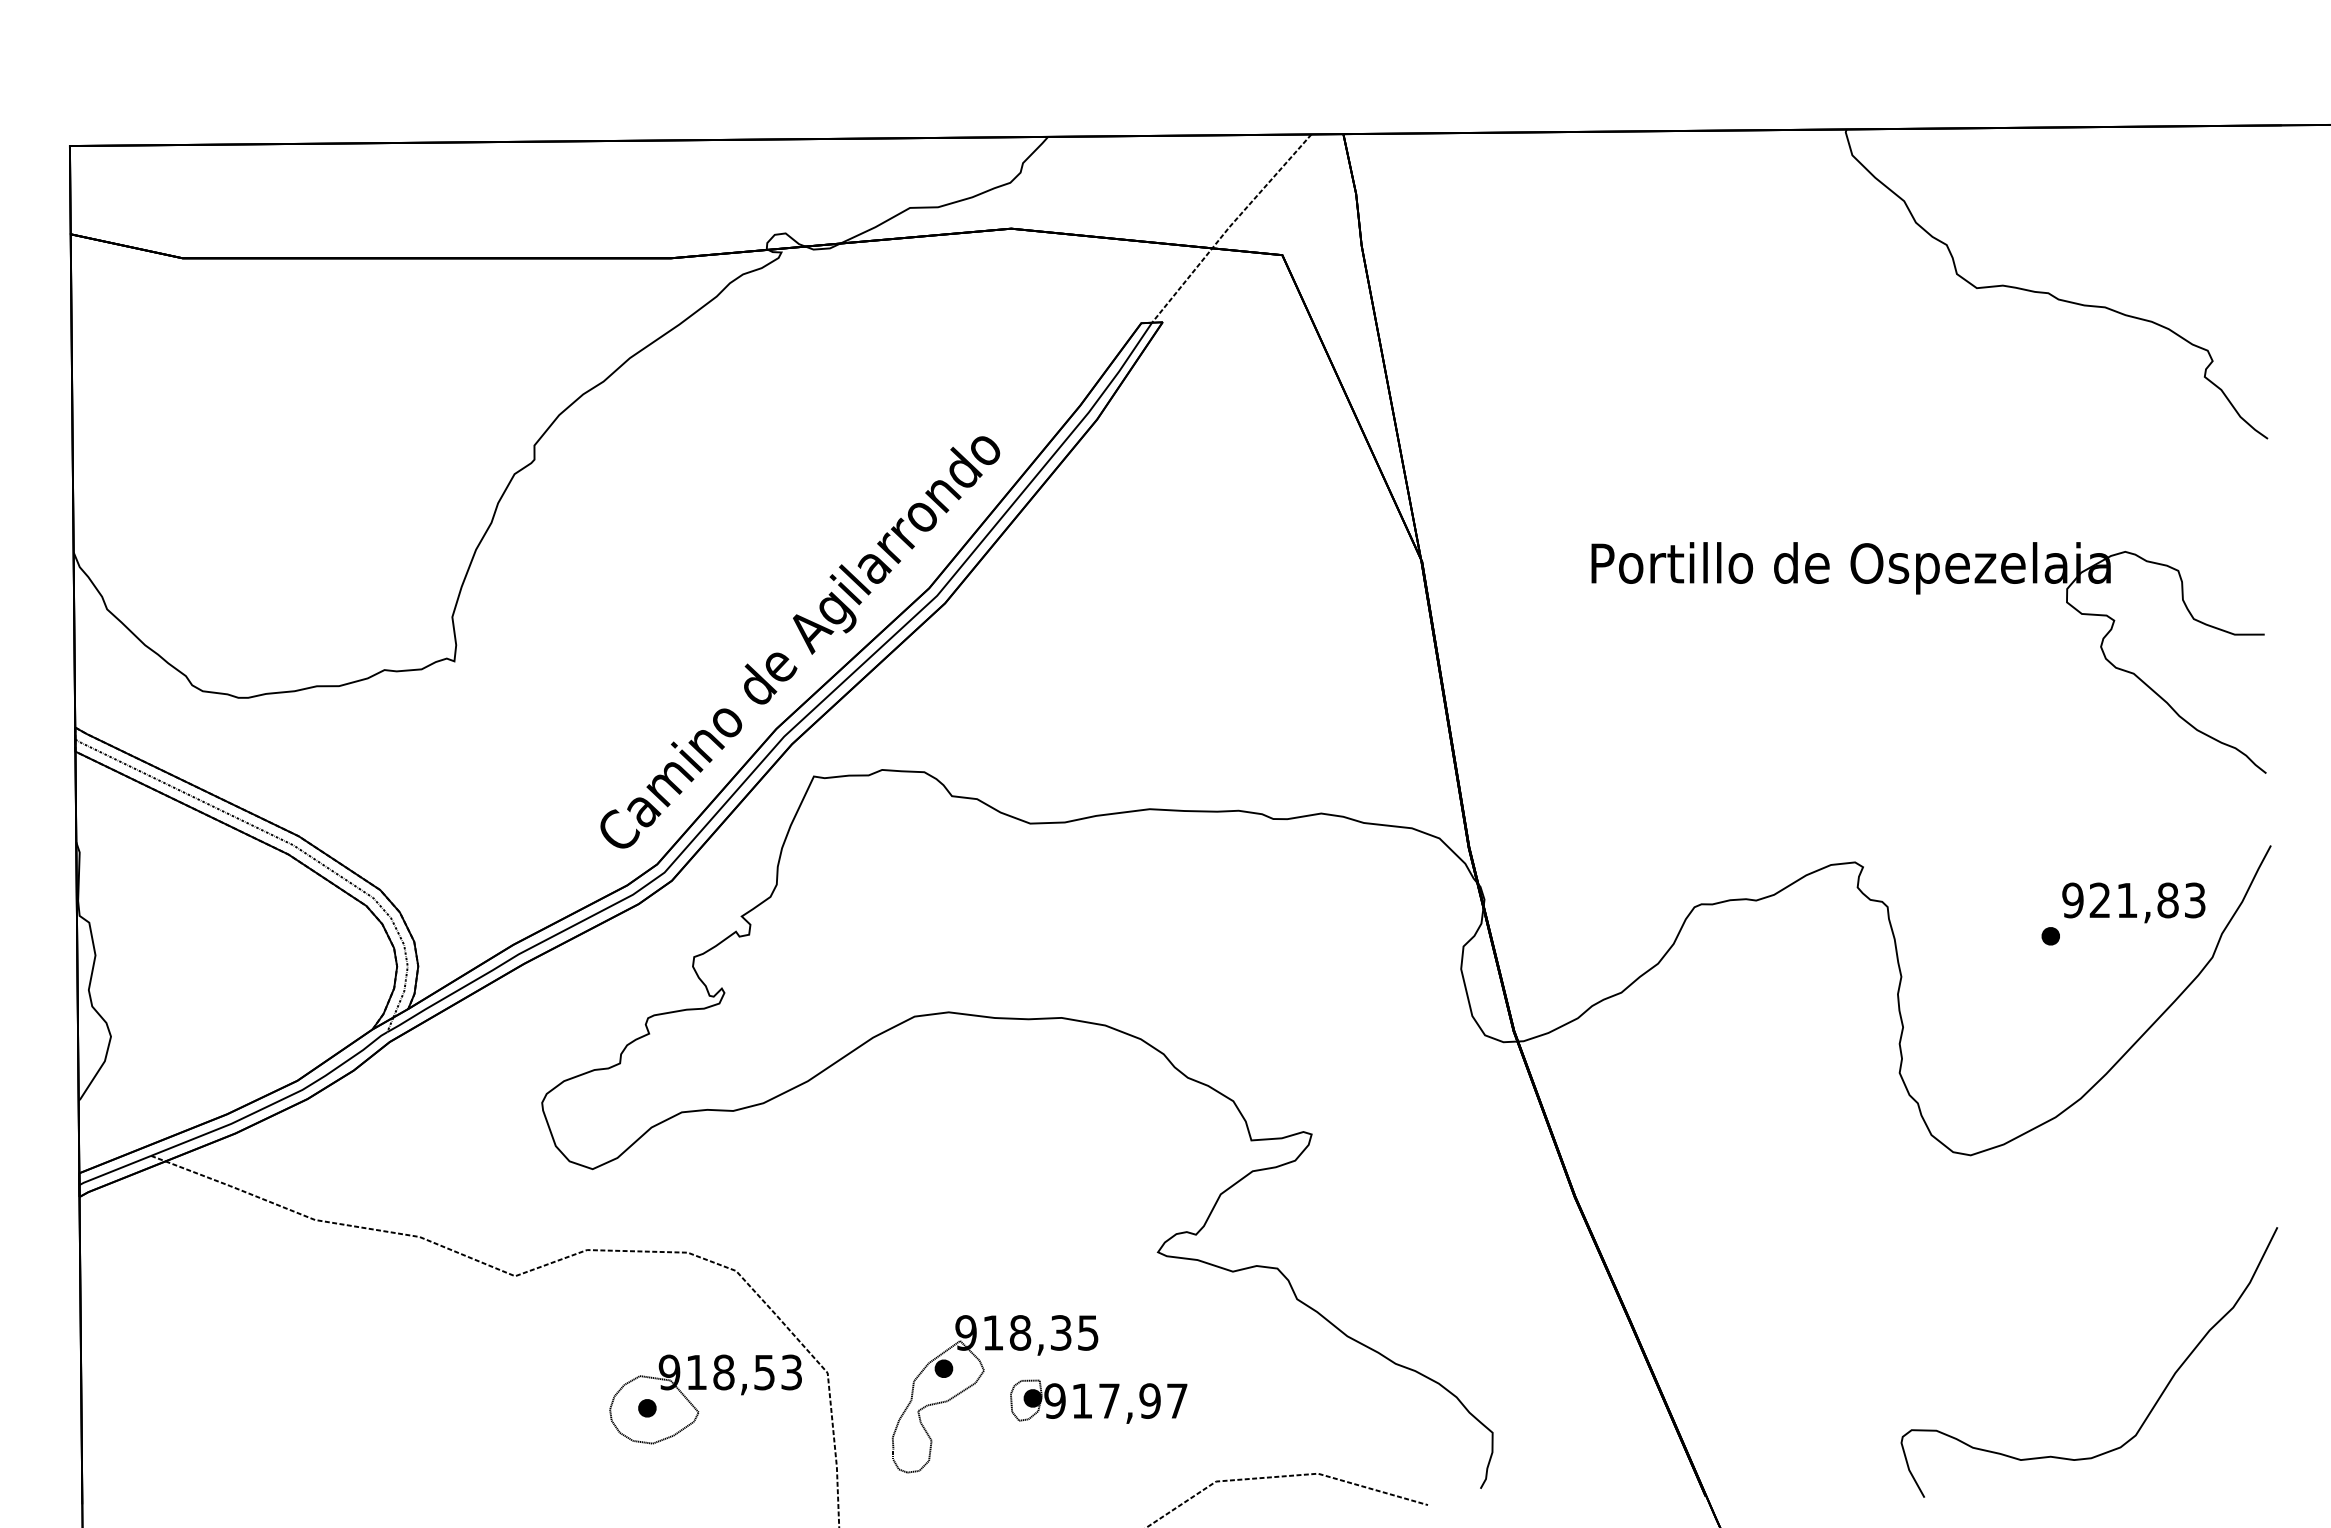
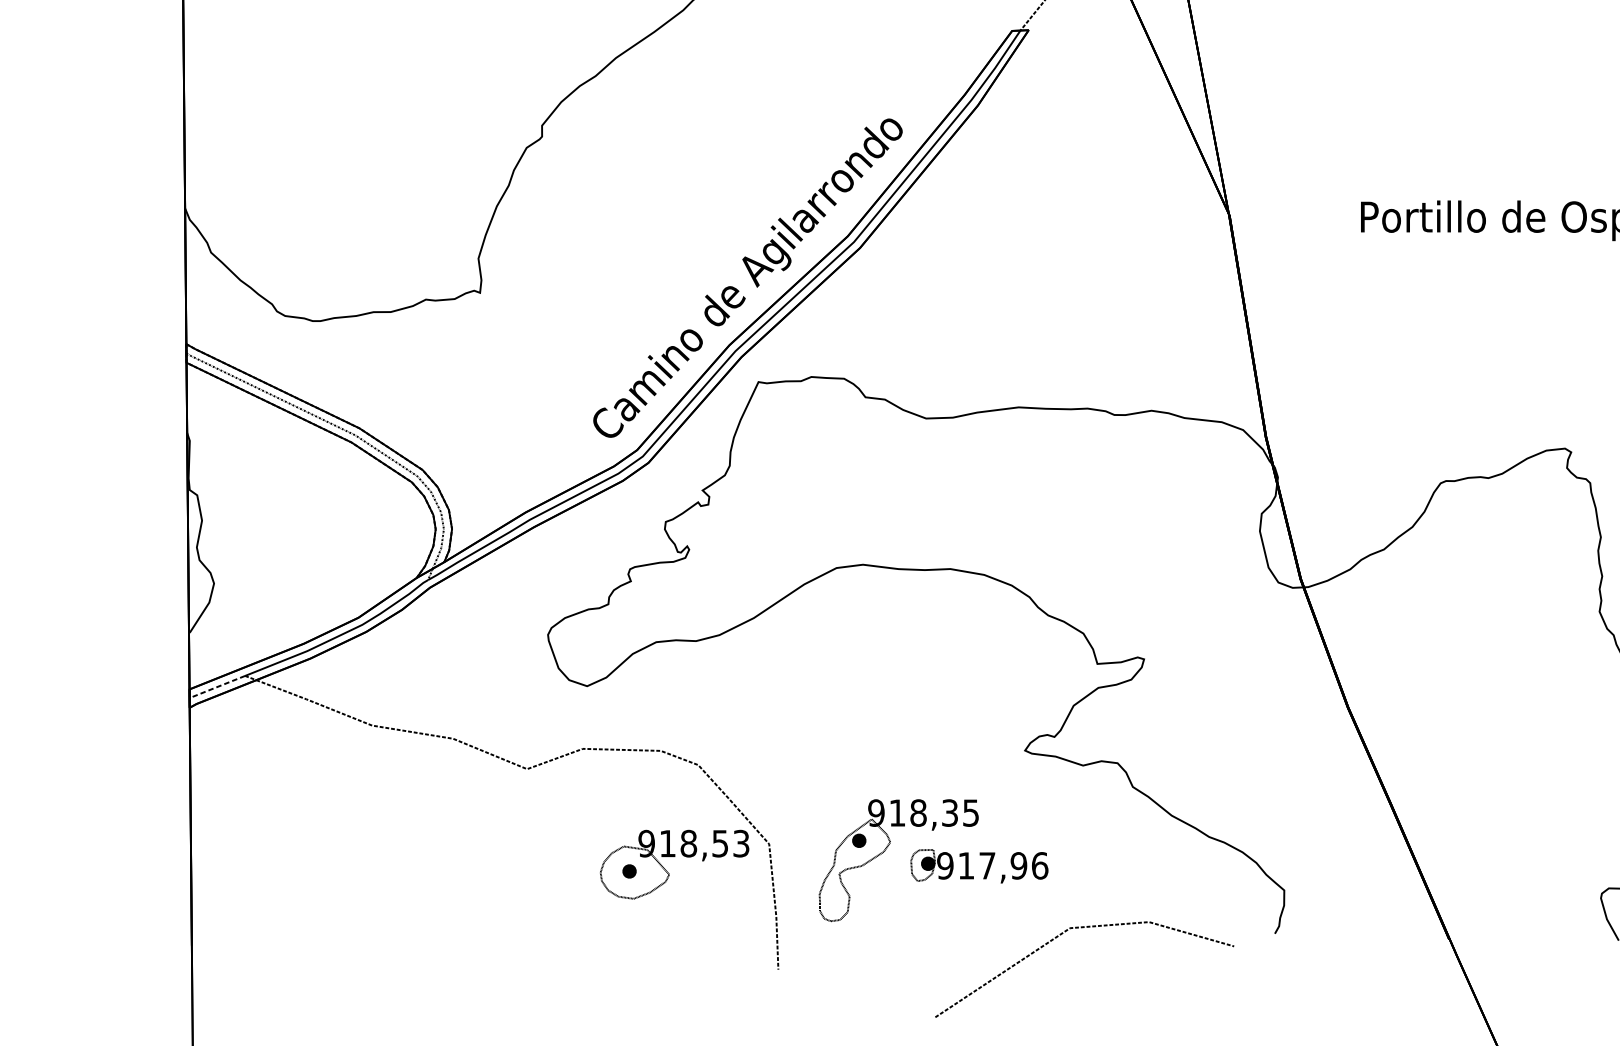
line: (114, 1170) -> (216, 687), solid -> dashed
text: (1177, 1400) -> (1040, 865), 917,97 -> 917,96

